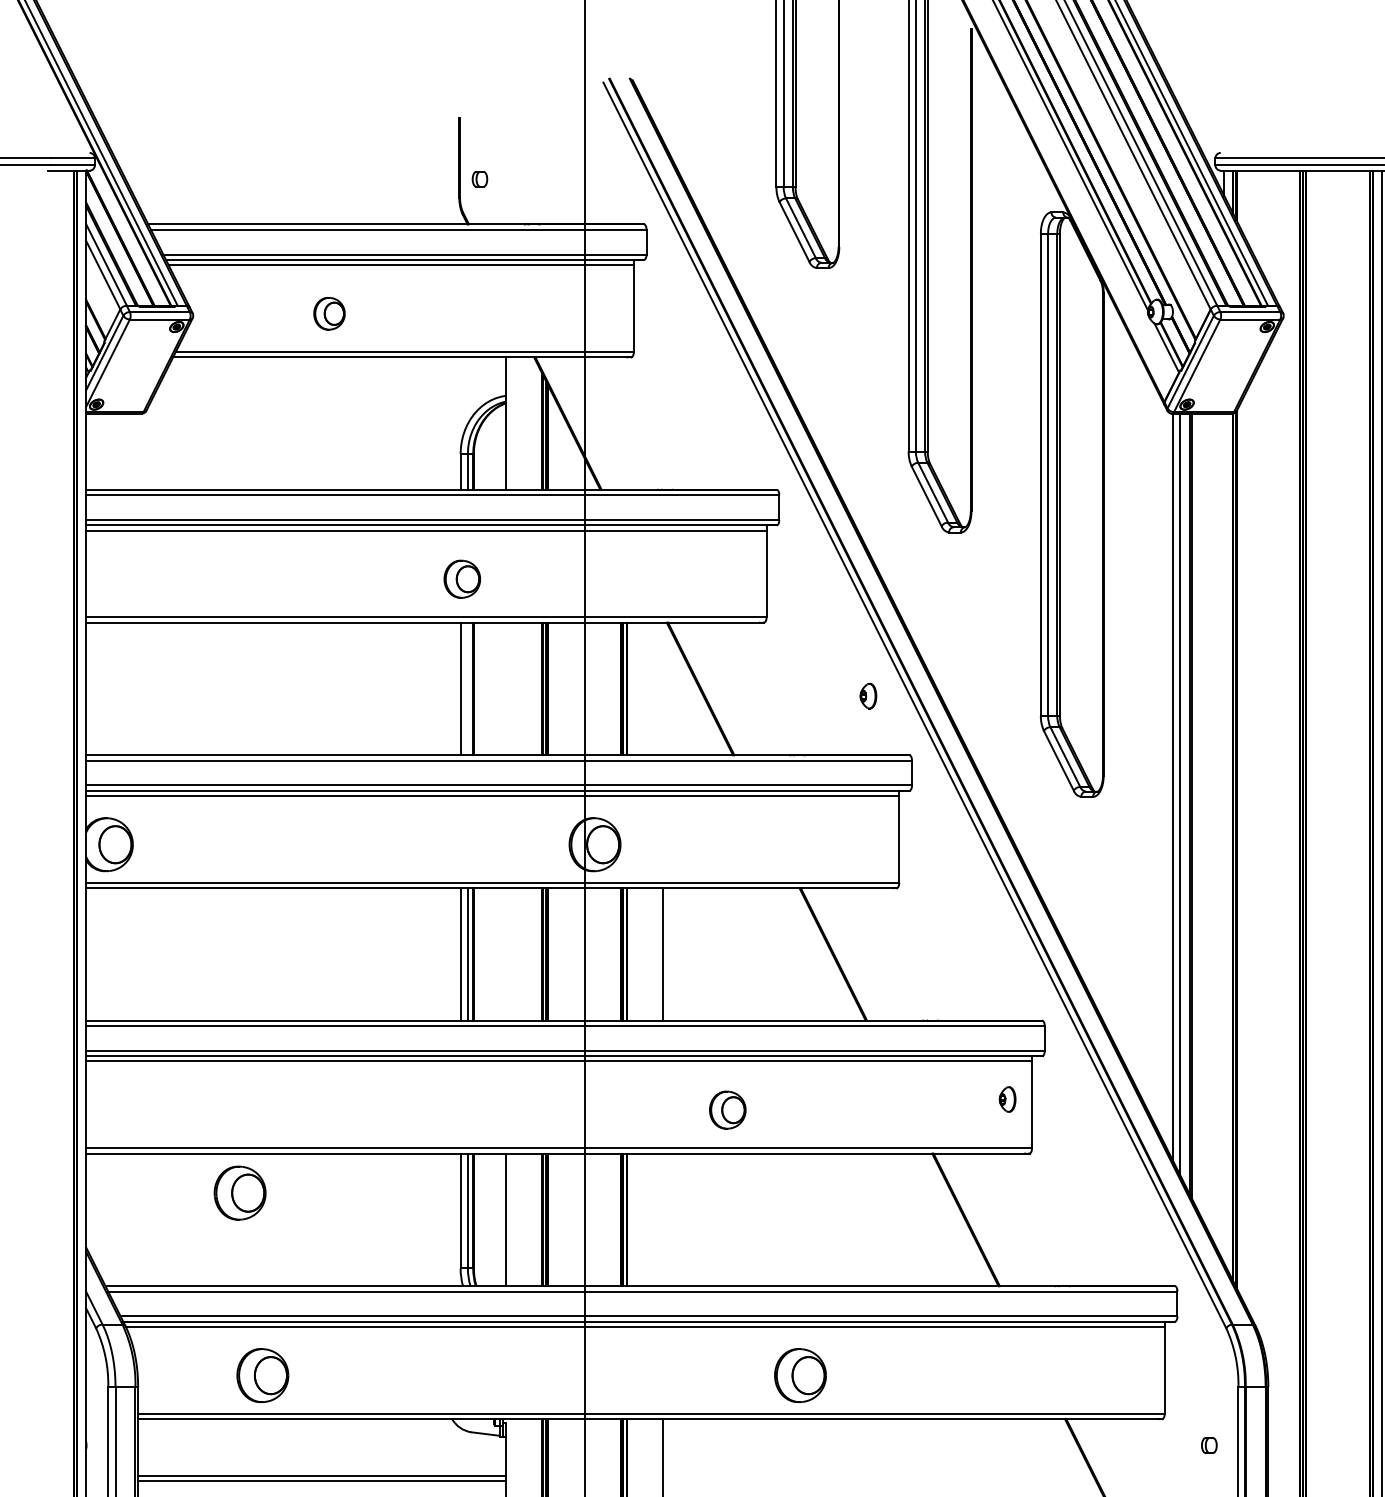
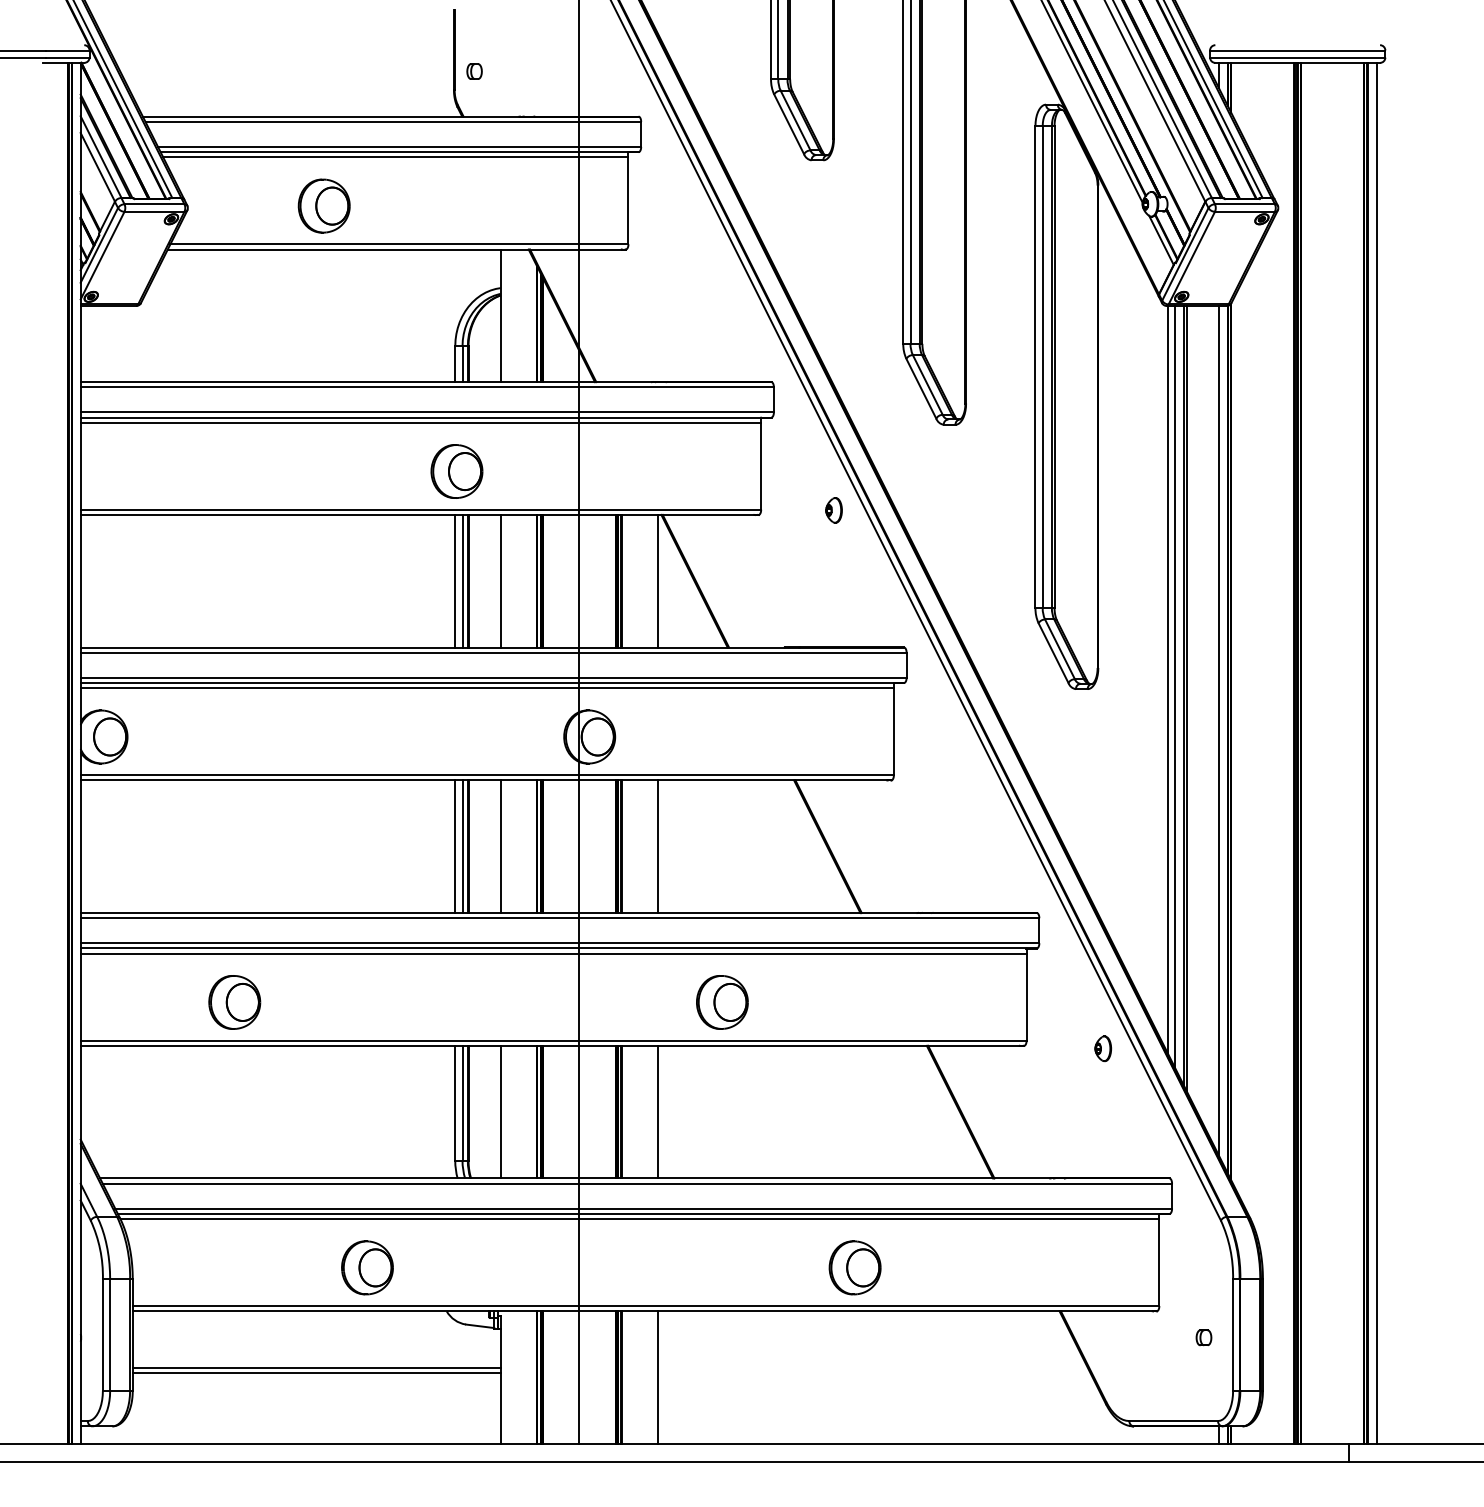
part: (328, 313) -> (323, 205), size x1.67
part: (461, 579) -> (456, 471), size x1.43
line: (467, 688) -> (462, 580), added
line: (505, 688) -> (500, 580), added
line: (663, 688) -> (658, 580), added
part: (867, 696) -> (833, 510), moved
line: (1223, 838) -> (1218, 730), added
line: (505, 954) -> (500, 846), added
part: (1007, 1099) -> (1103, 1048), moved
part: (727, 1110) -> (722, 1002), size x1.43
part: (239, 1193) -> (234, 1002), moved
line: (663, 1219) -> (658, 1111), added
part: (262, 1375) -> (367, 1267), moved
part: (799, 1375) -> (854, 1267), moved

